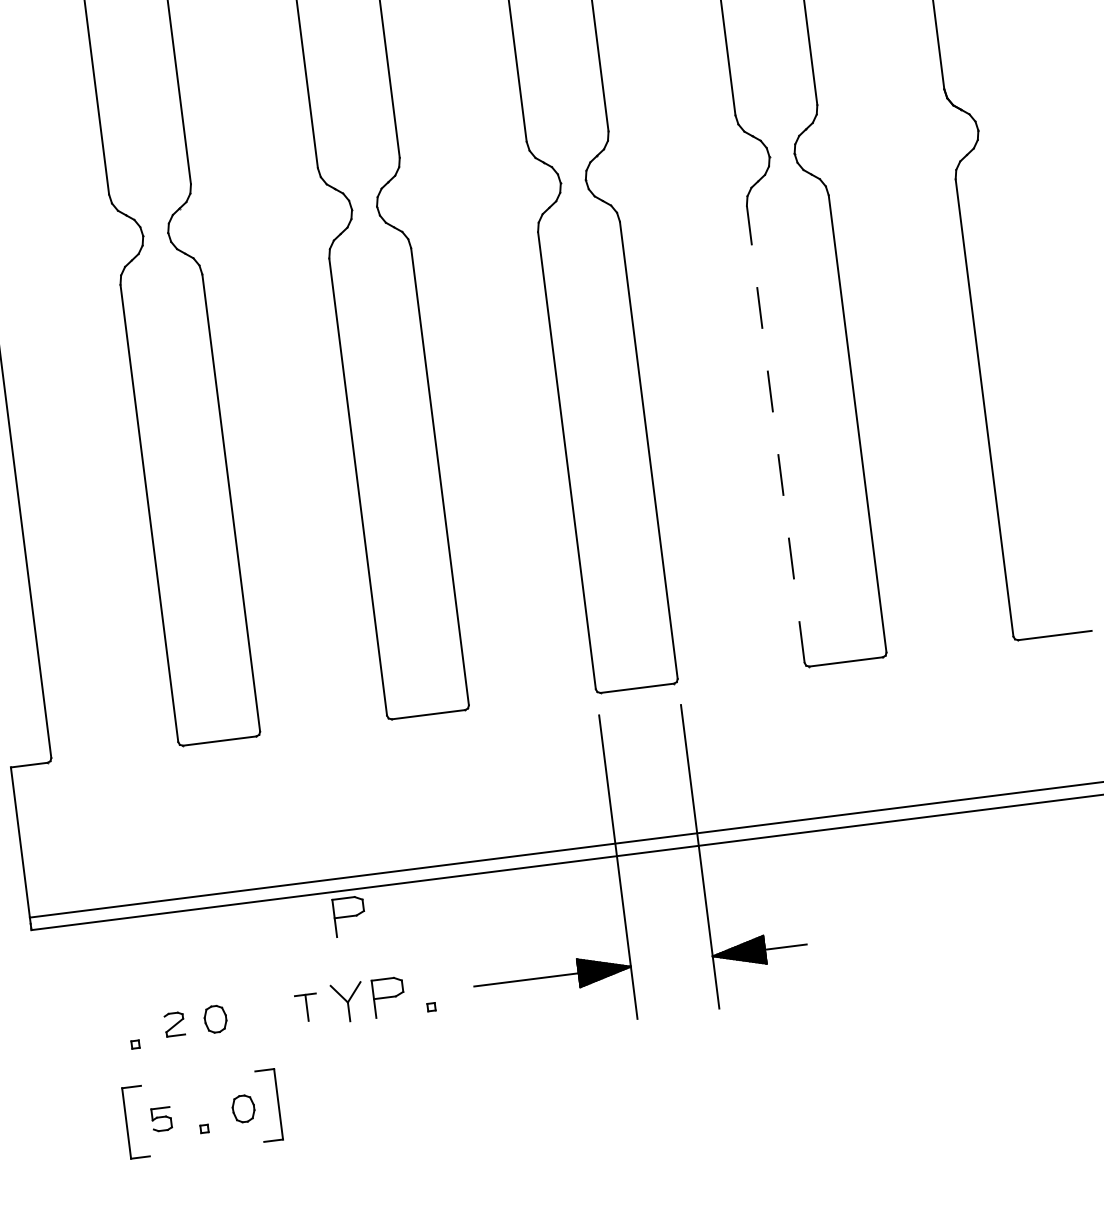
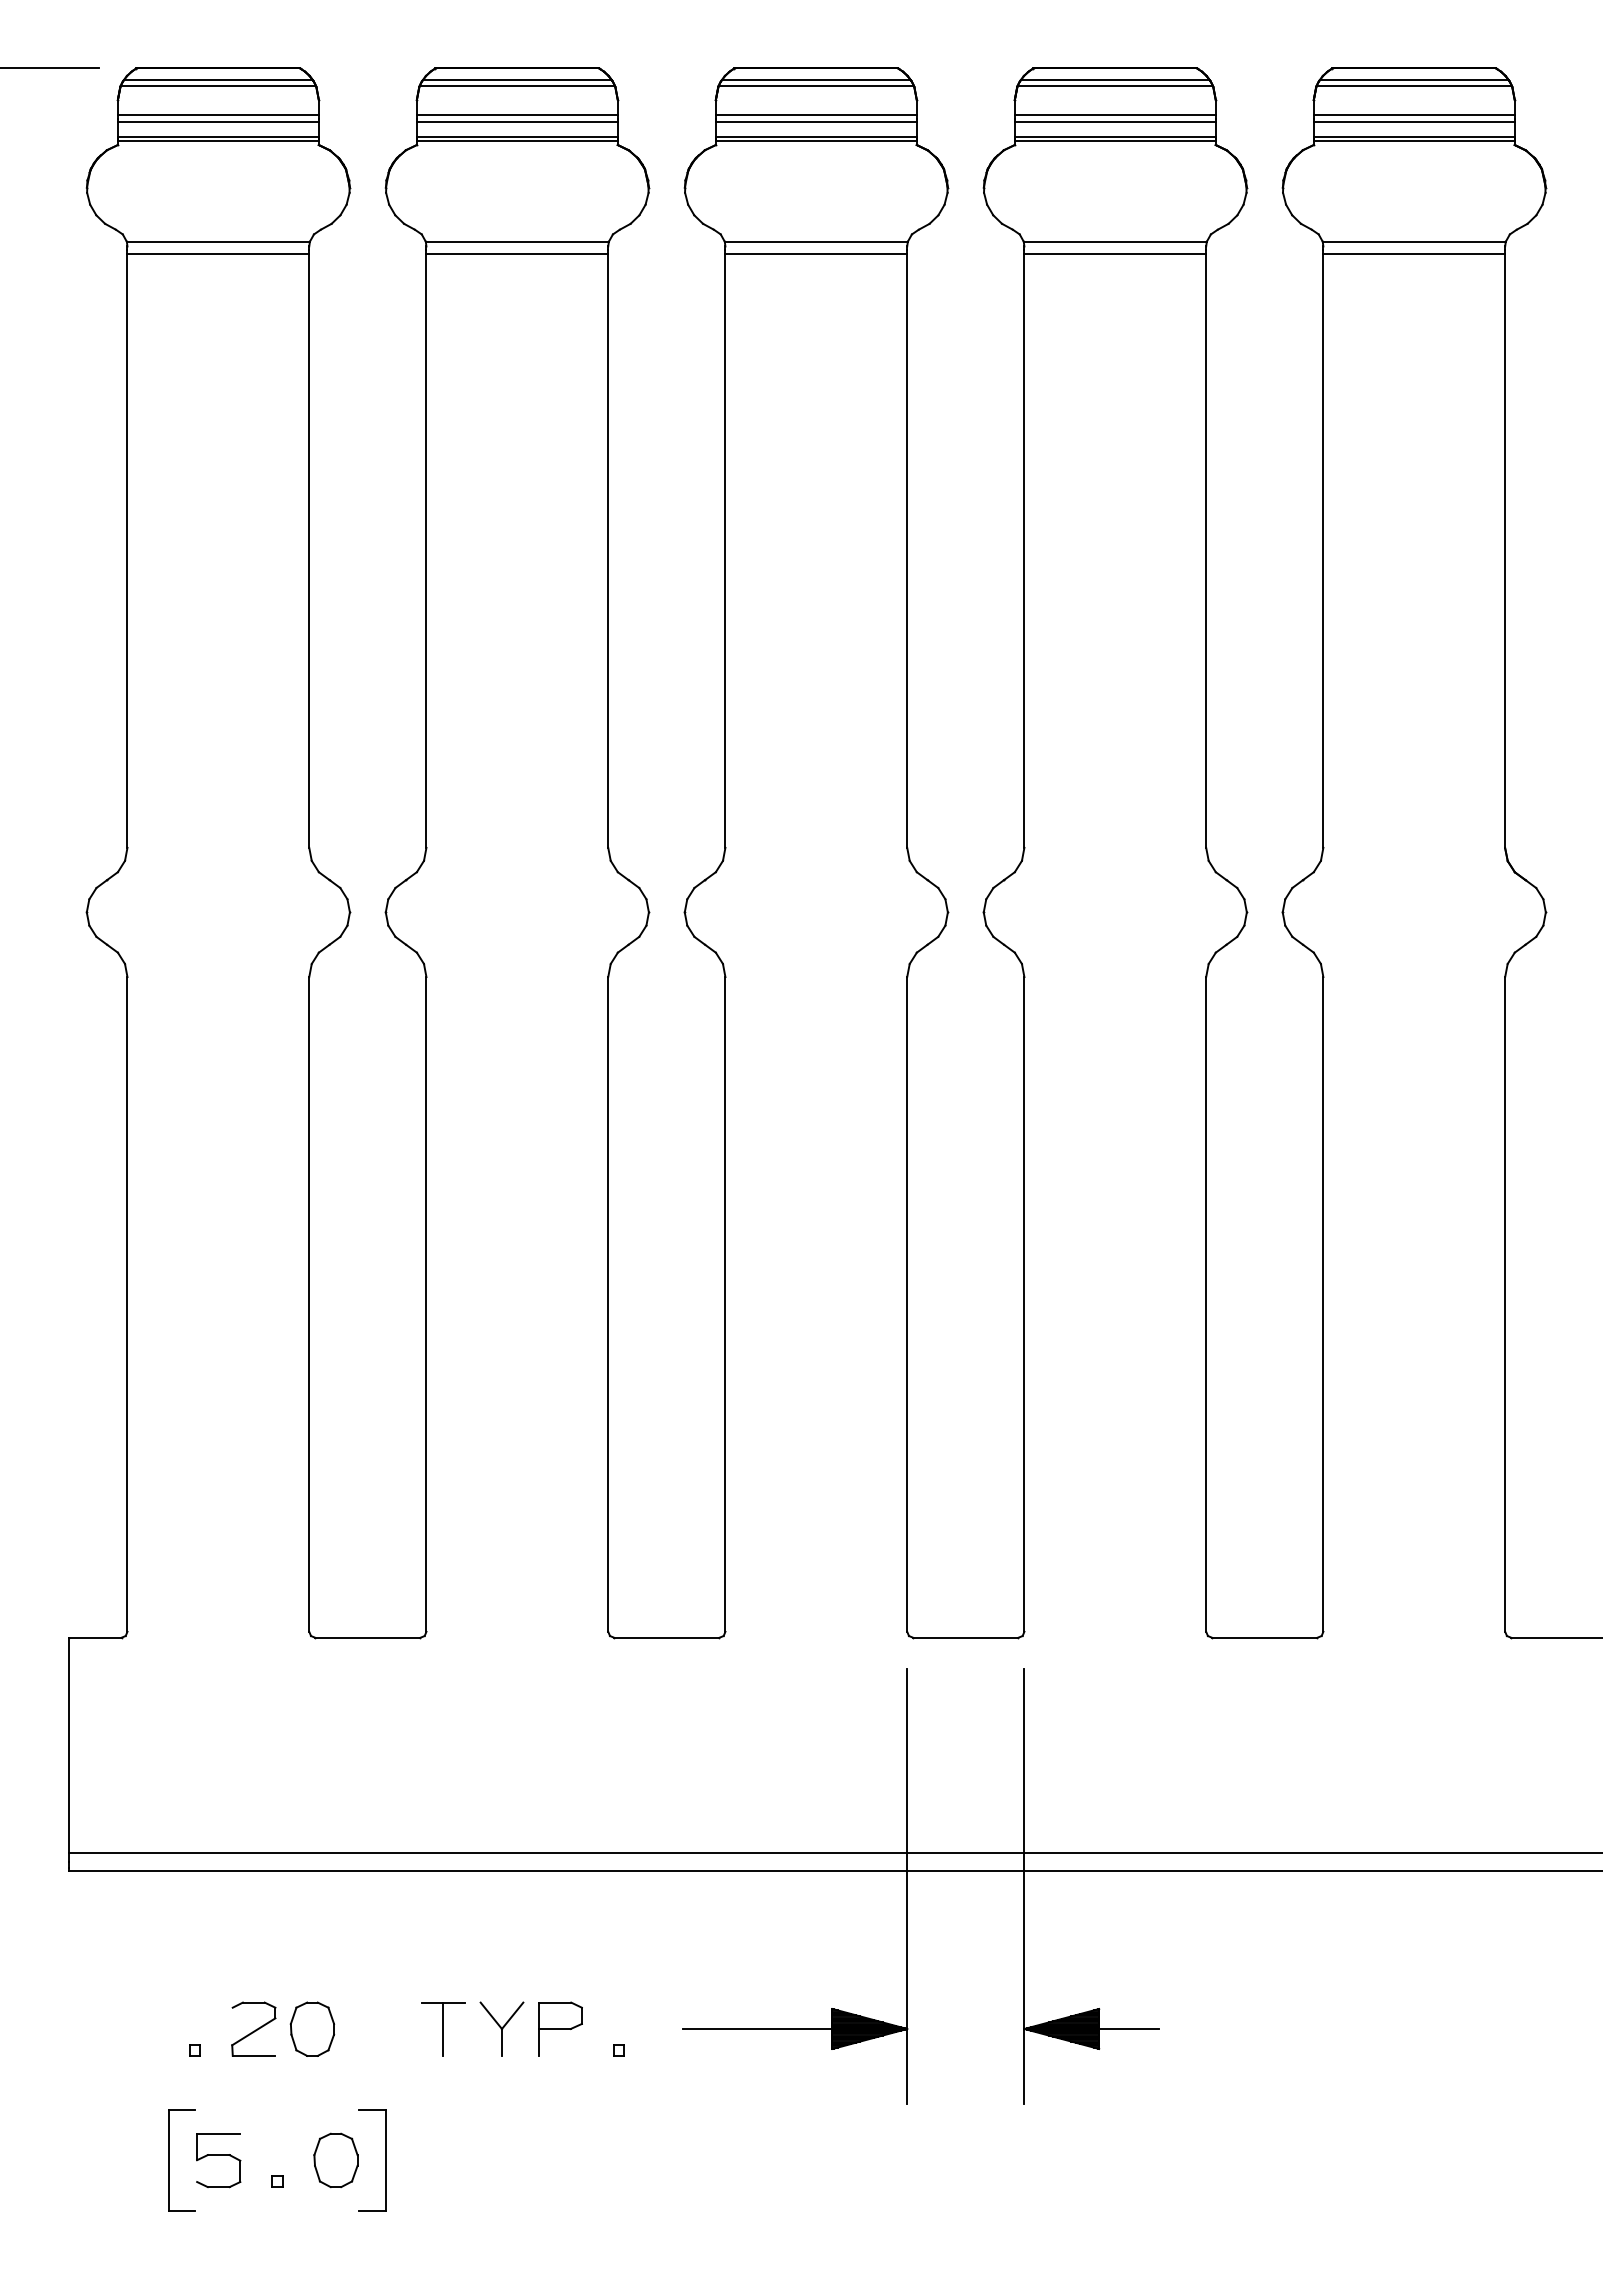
line: (775, 433) -> (1206, 1303), dashed -> solid
part: (349, 916) -> (519, 1907), removed
part: (307, 1007) -> (443, 2029), size x1.43
part: (215, 1018) -> (312, 2028), size x1.43
part: (174, 1024) -> (253, 2028), size x1.67
part: (243, 1108) -> (335, 2160), size x1.43
part: (161, 1119) -> (218, 2160), size x1.67

